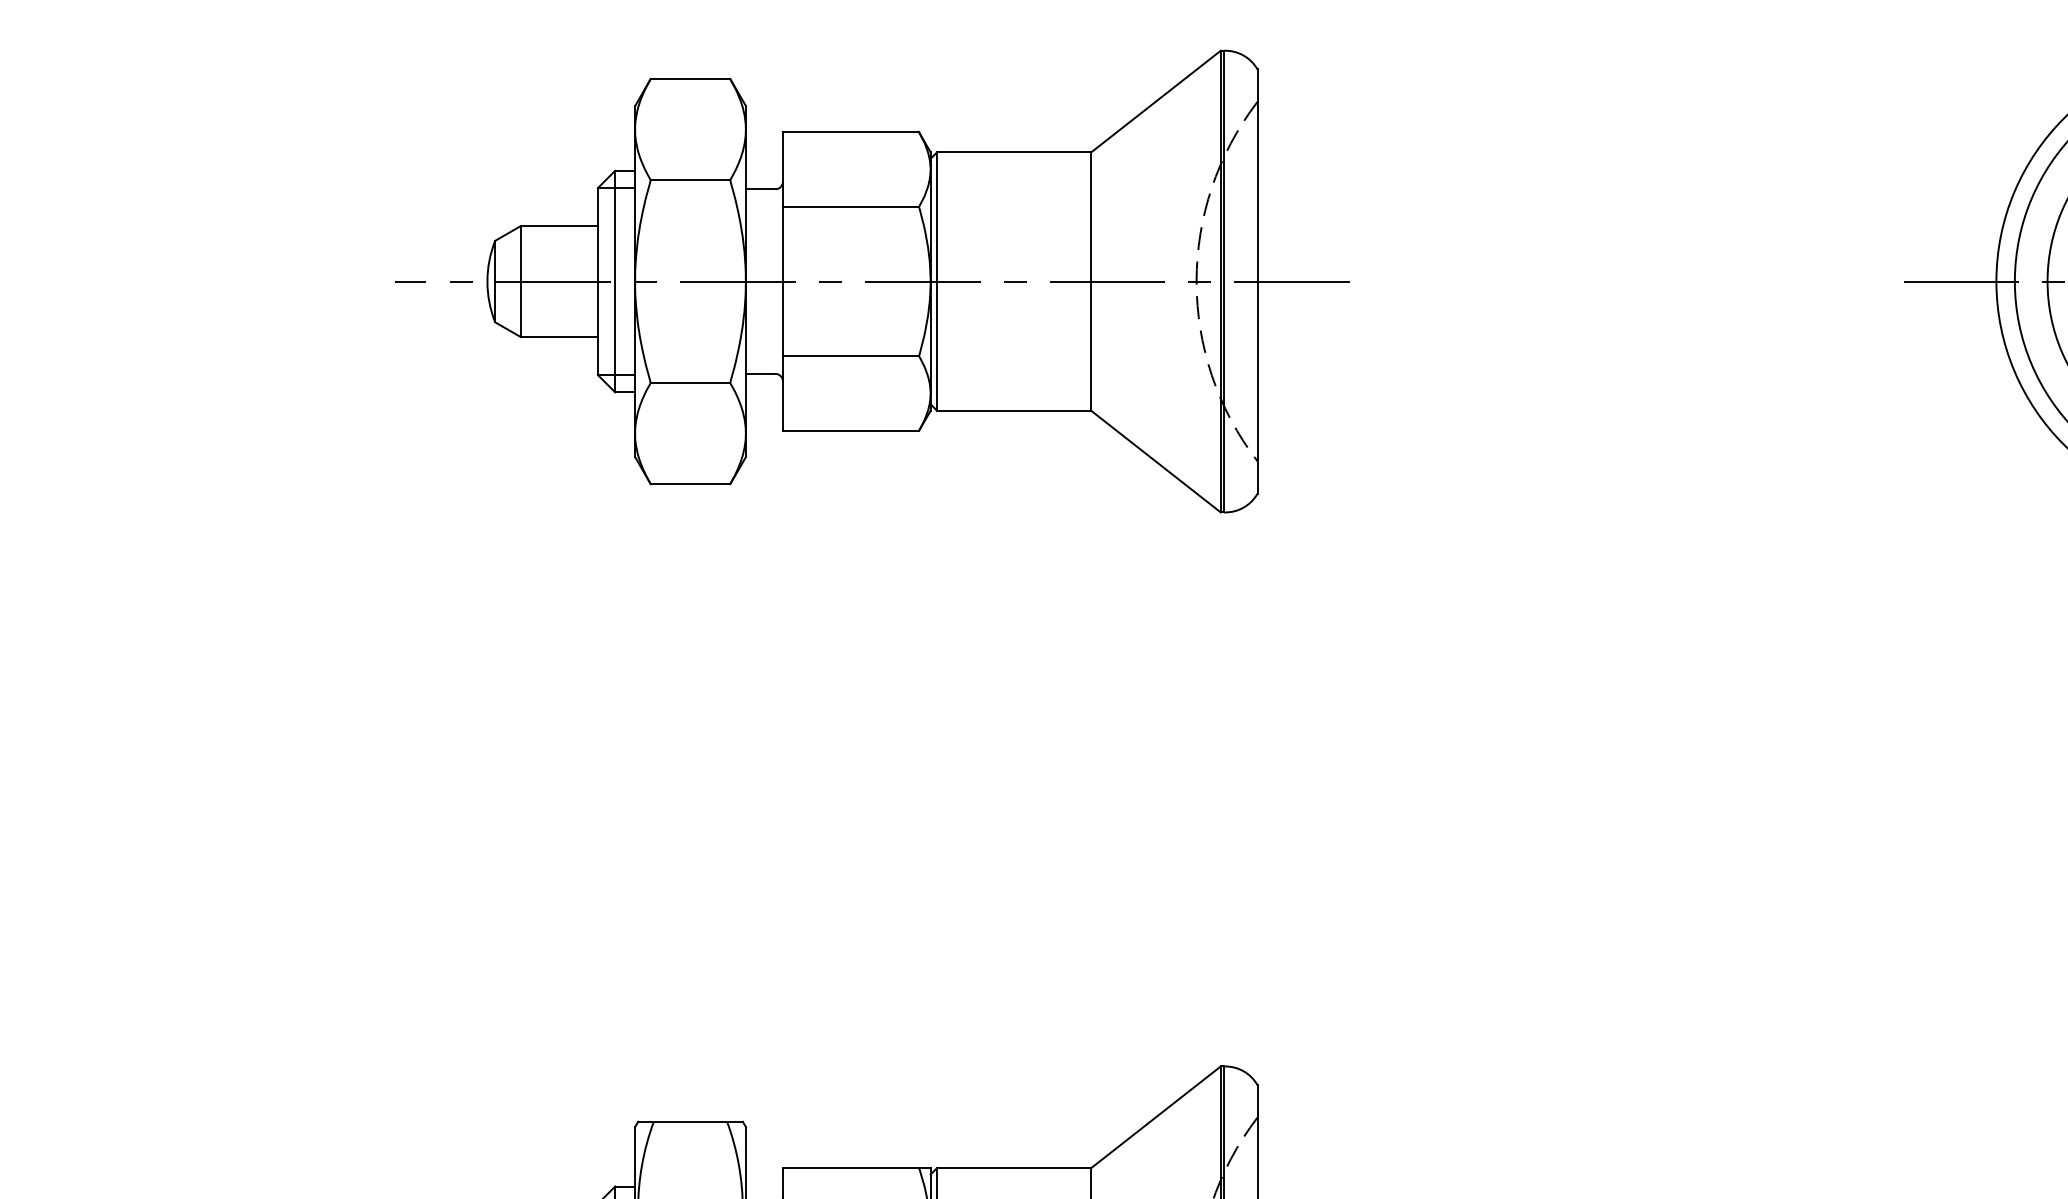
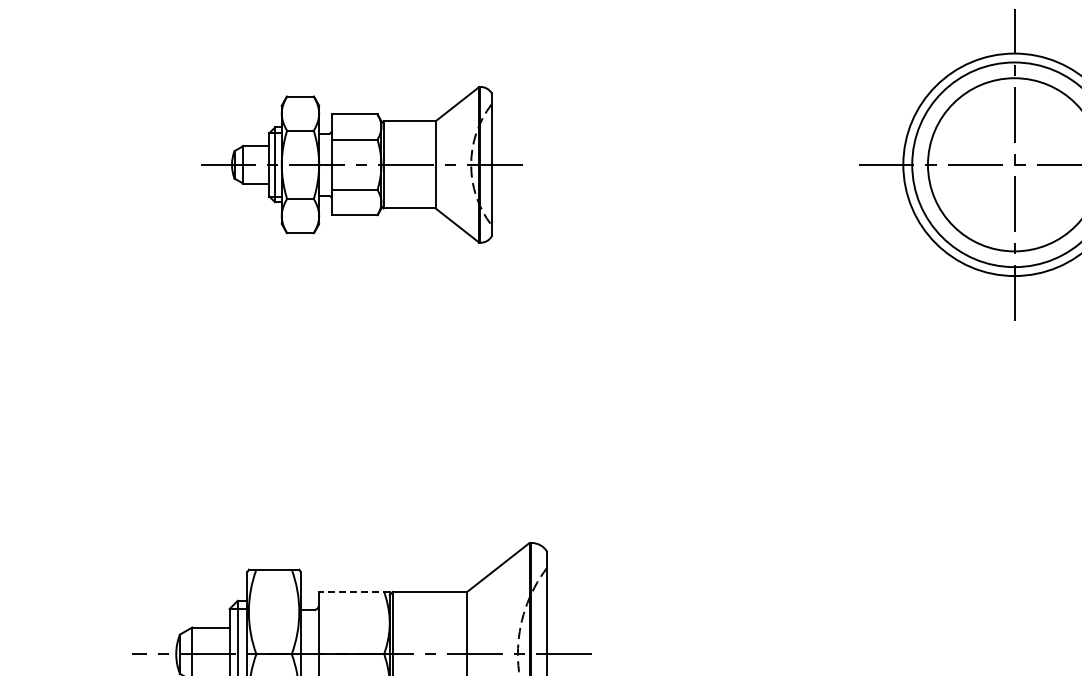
part: (871, 280) -> (361, 164), size x0.7
line: (857, 1167) -> (354, 591), solid -> dashed

